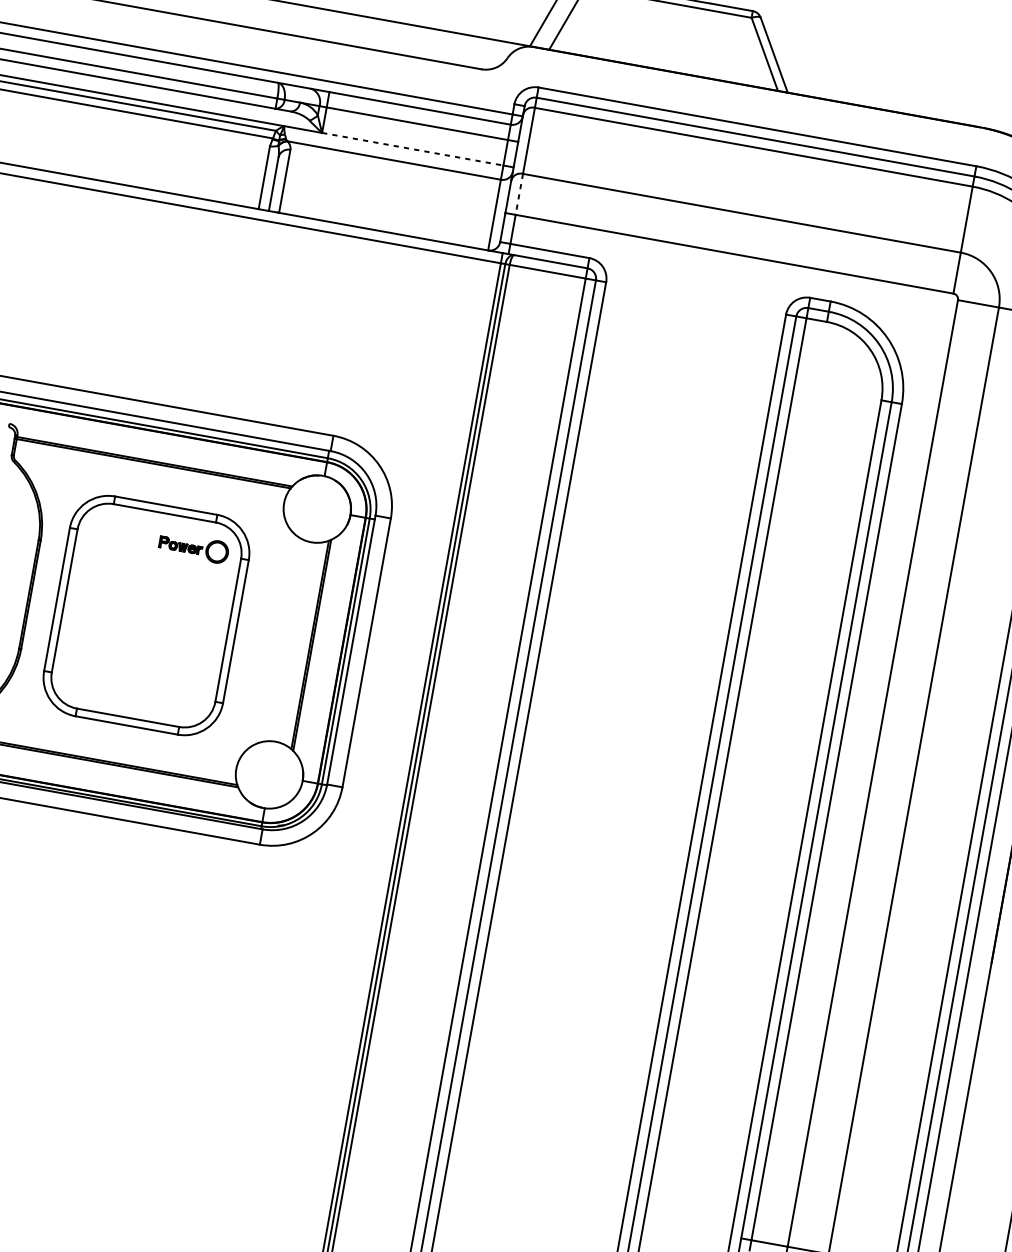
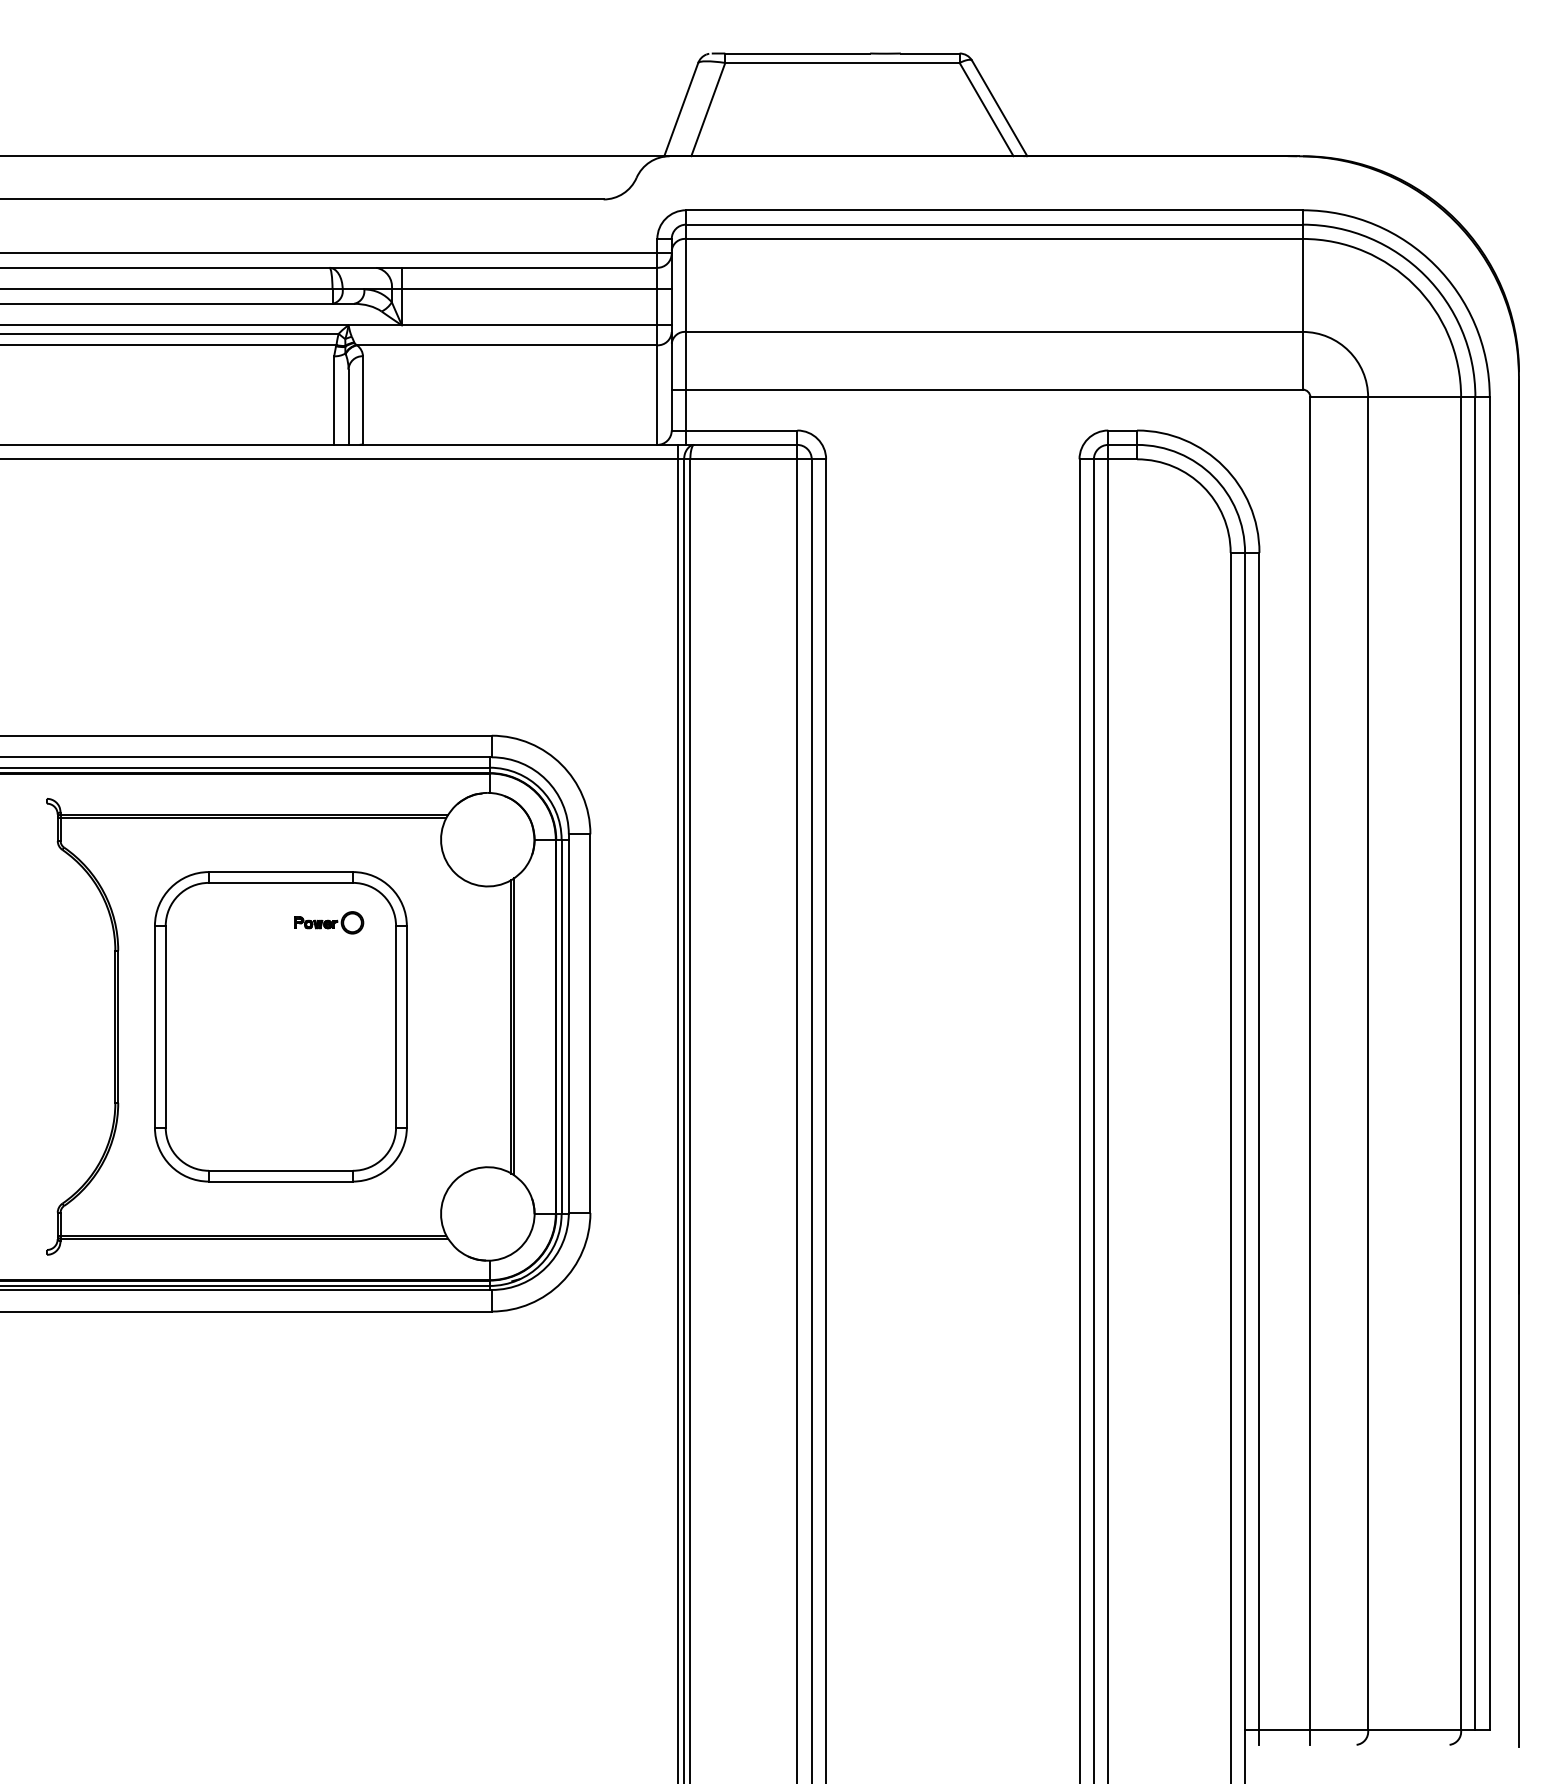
line: (412, 149) -> (529, 325), dashed -> solid
line: (519, 194) -> (686, 360), dashed -> solid
part: (194, 547) -> (329, 922), size x0.71

